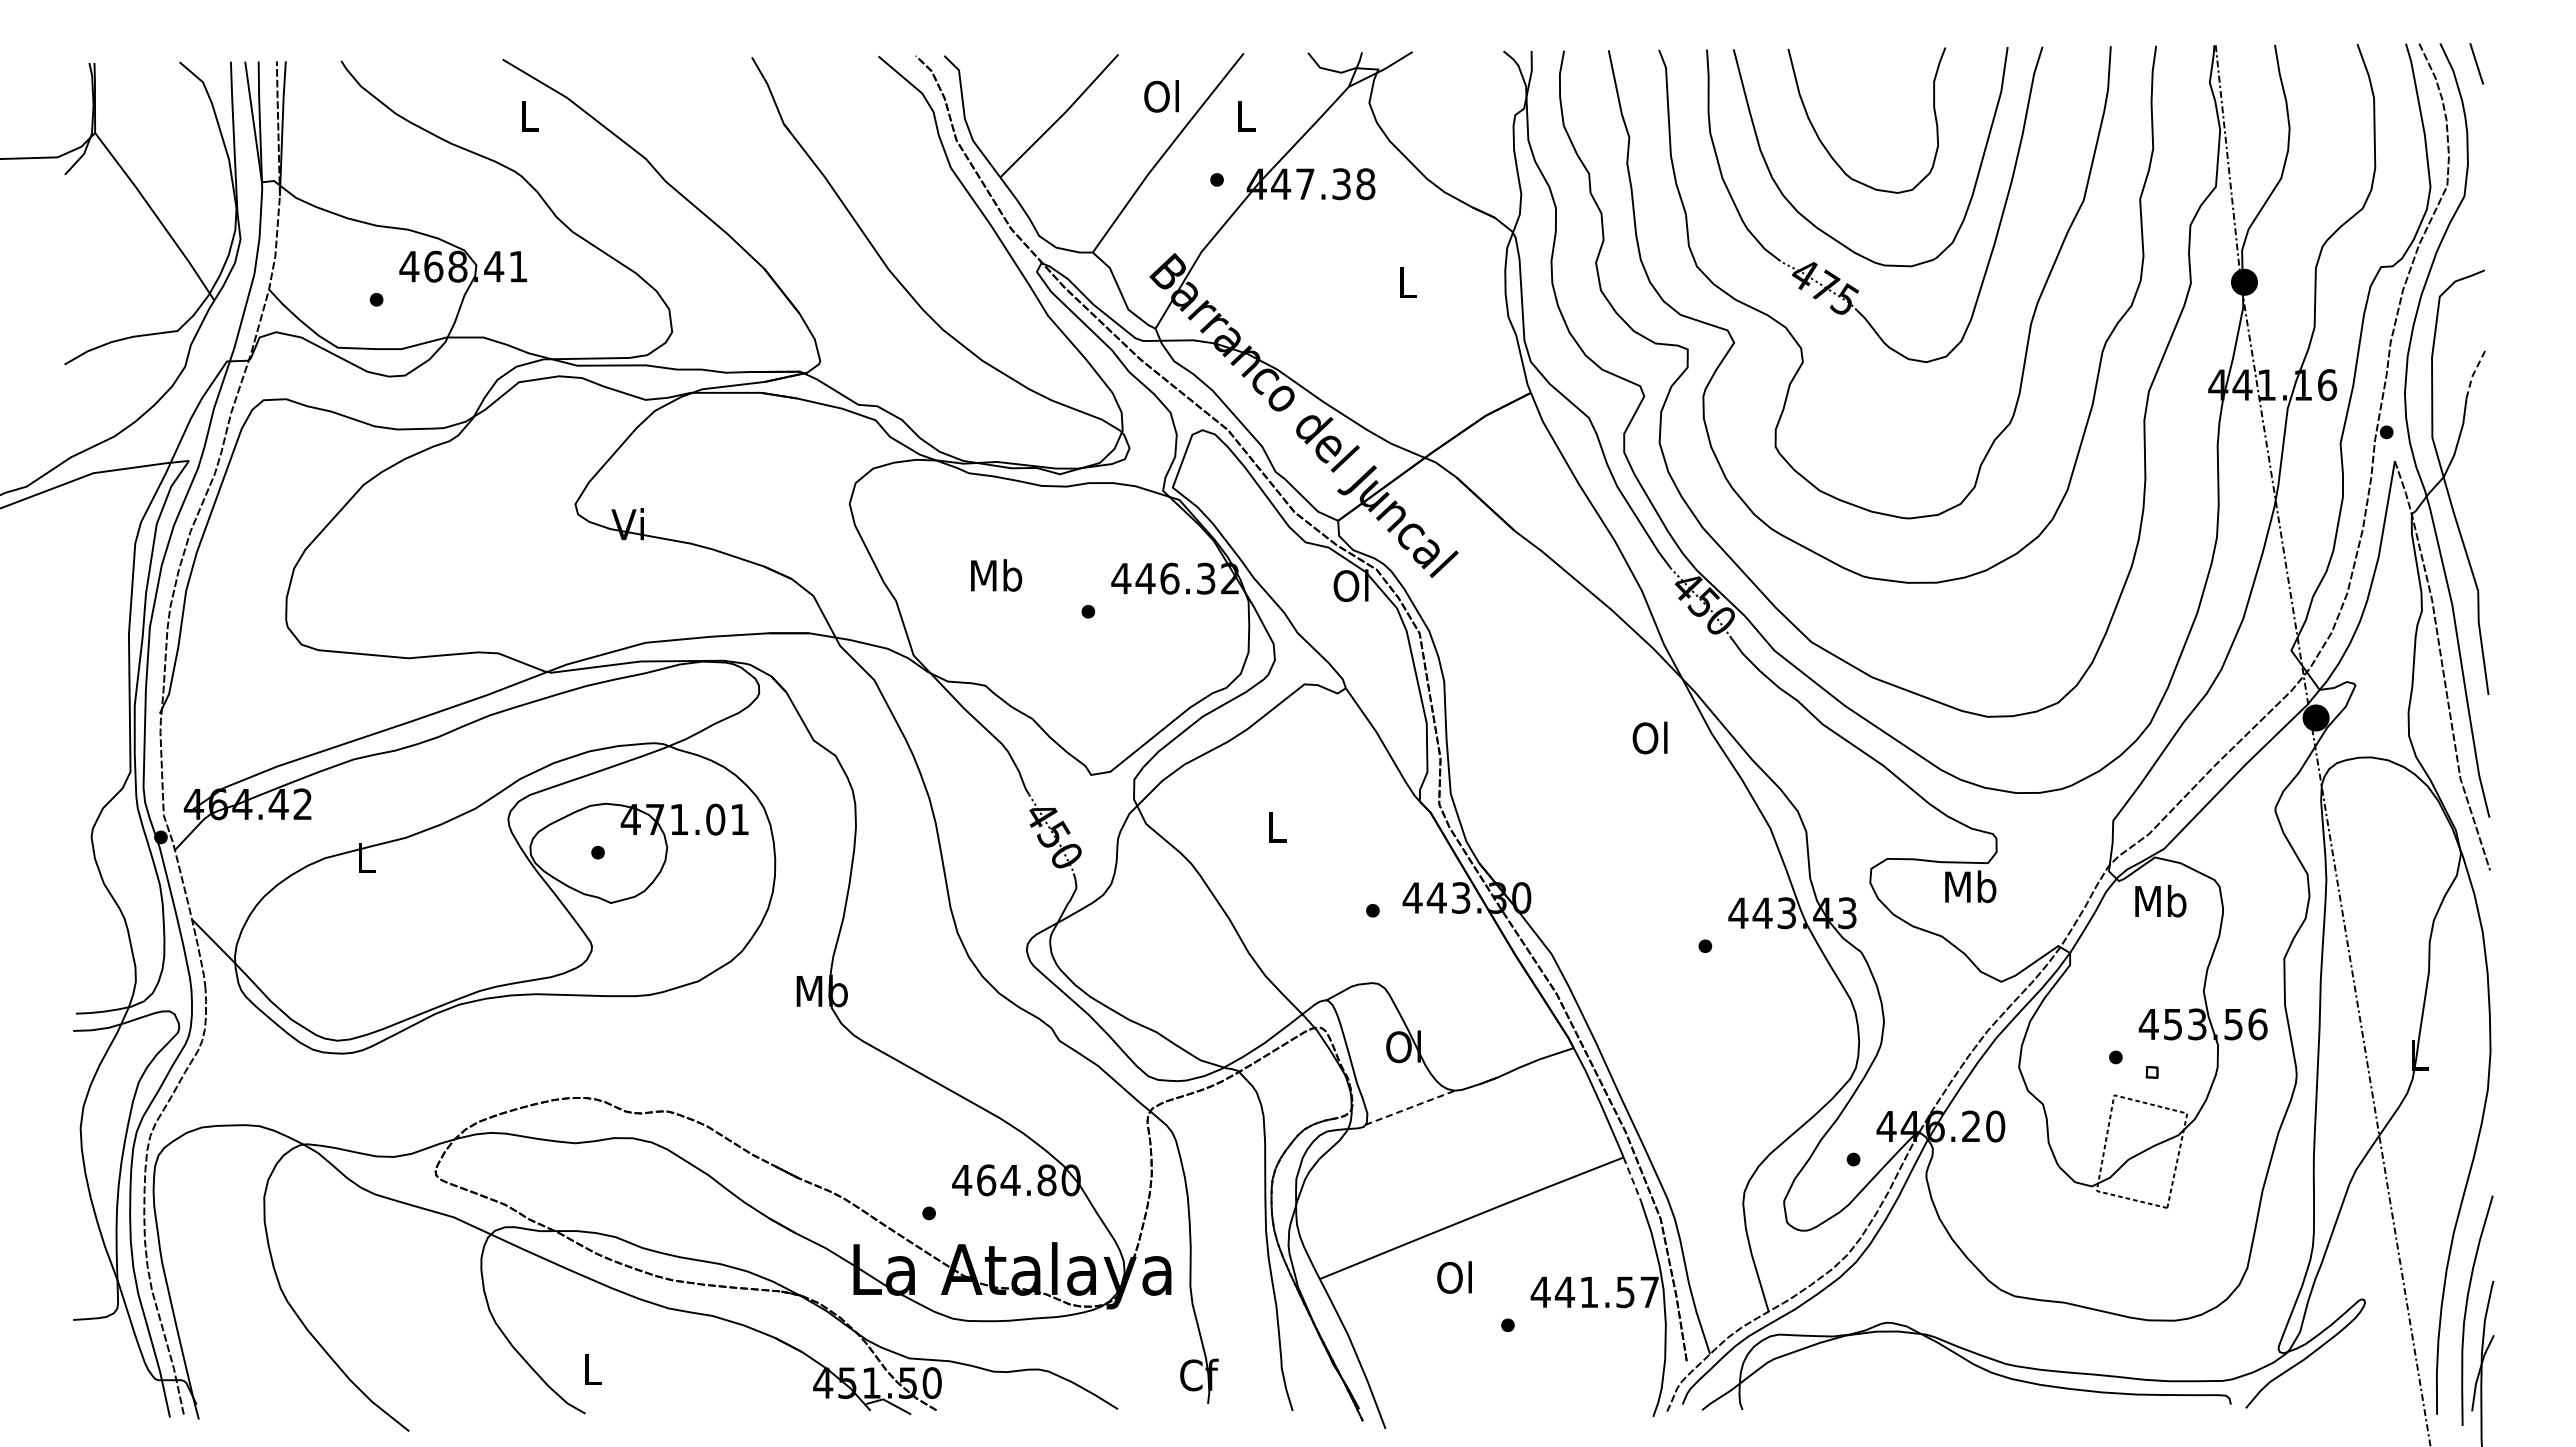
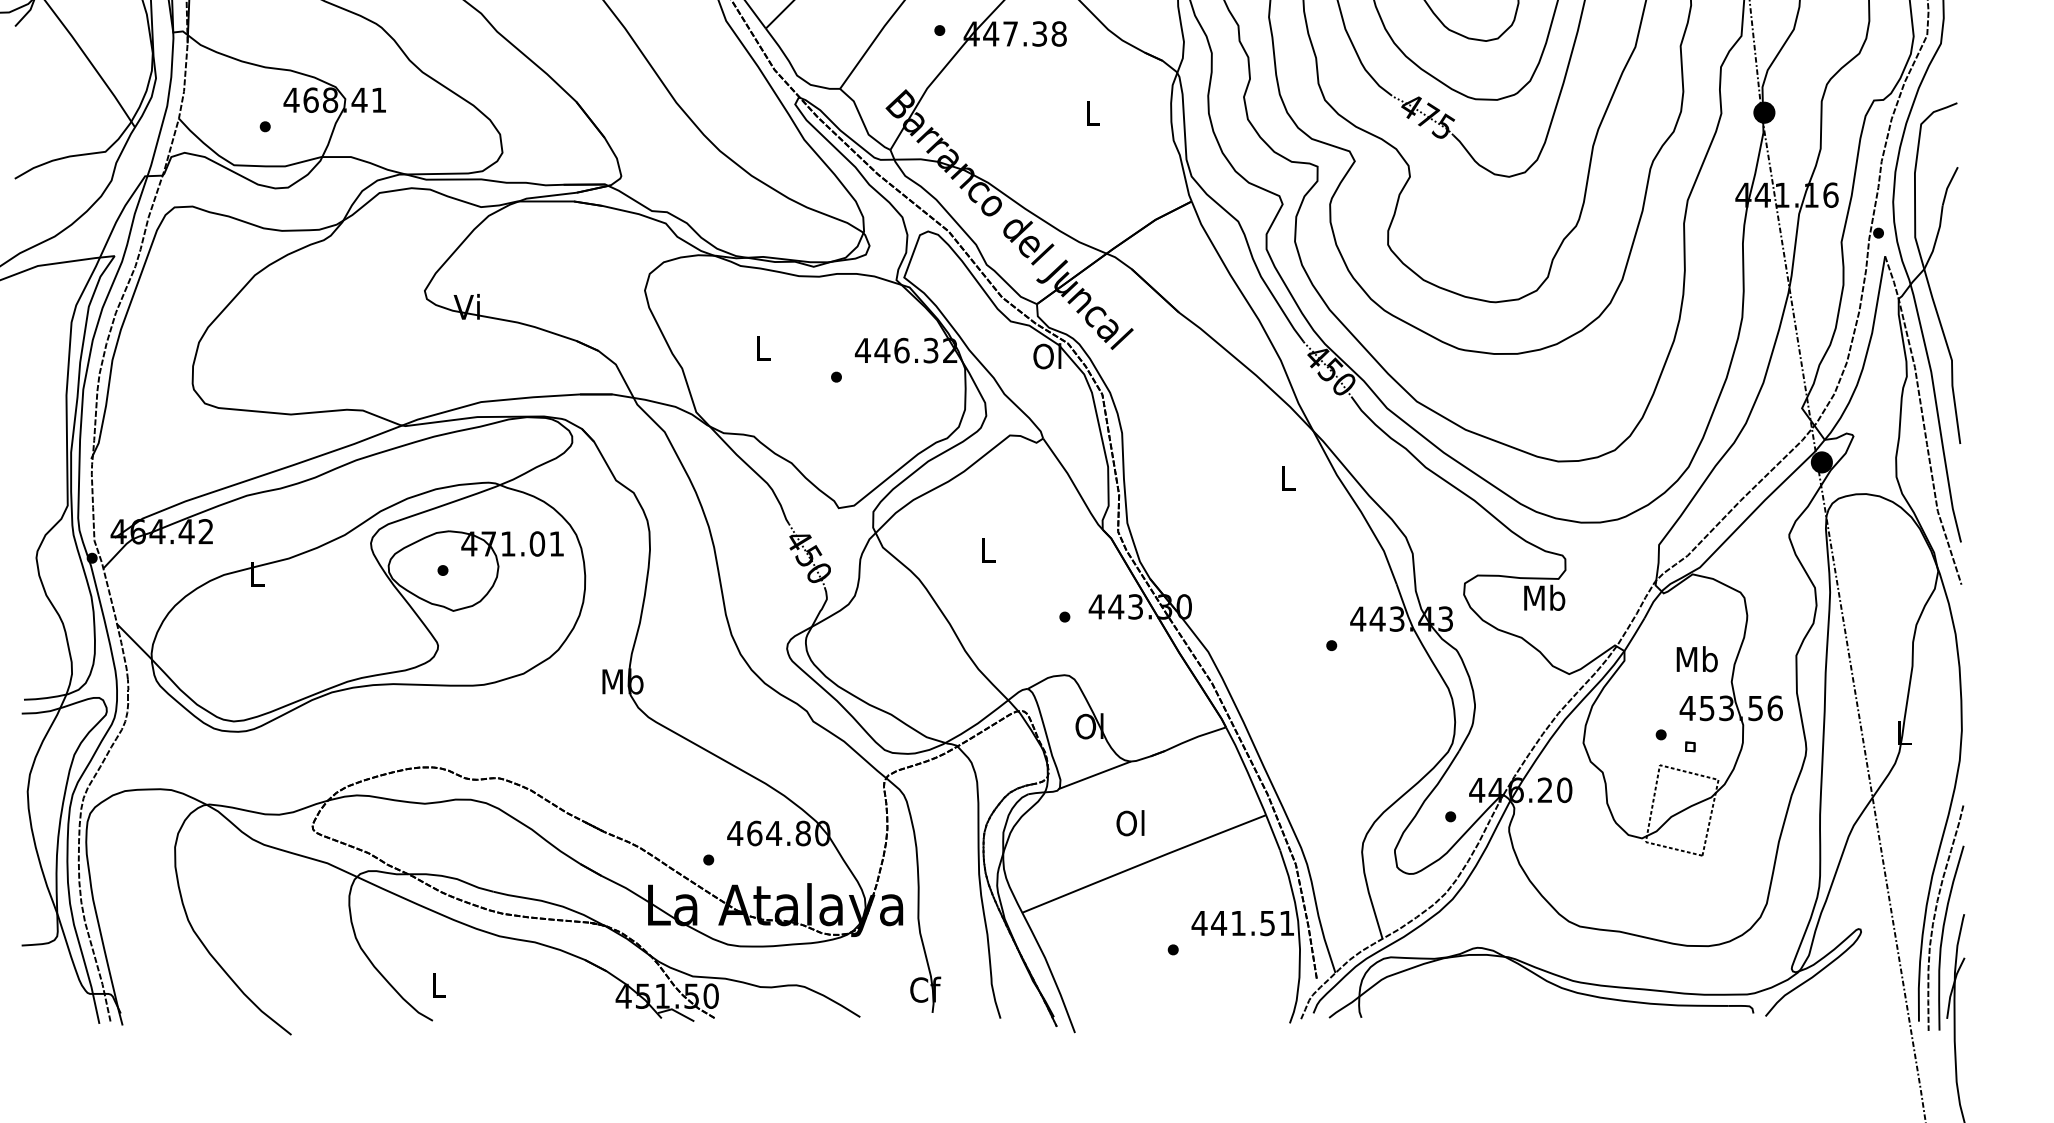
line: (2473, 374) -> (1948, 186), dashed -> solid
text: (996, 575) -> (762, 348), Mb -> L
text: (1649, 737) -> (1286, 478), Ol -> L
text: (2160, 900) -> (1697, 658), moved
line: (1410, 1107) -> (1095, 775), dashed -> solid
line: (1632, 1179) -> (1273, 832), dashed -> solid
text: (1454, 1277) -> (1130, 823), moved
curve: (2457, 1284) -> (1935, 917), added
text: (1649, 1291) -> (1286, 922), 441.57 -> 441.51

